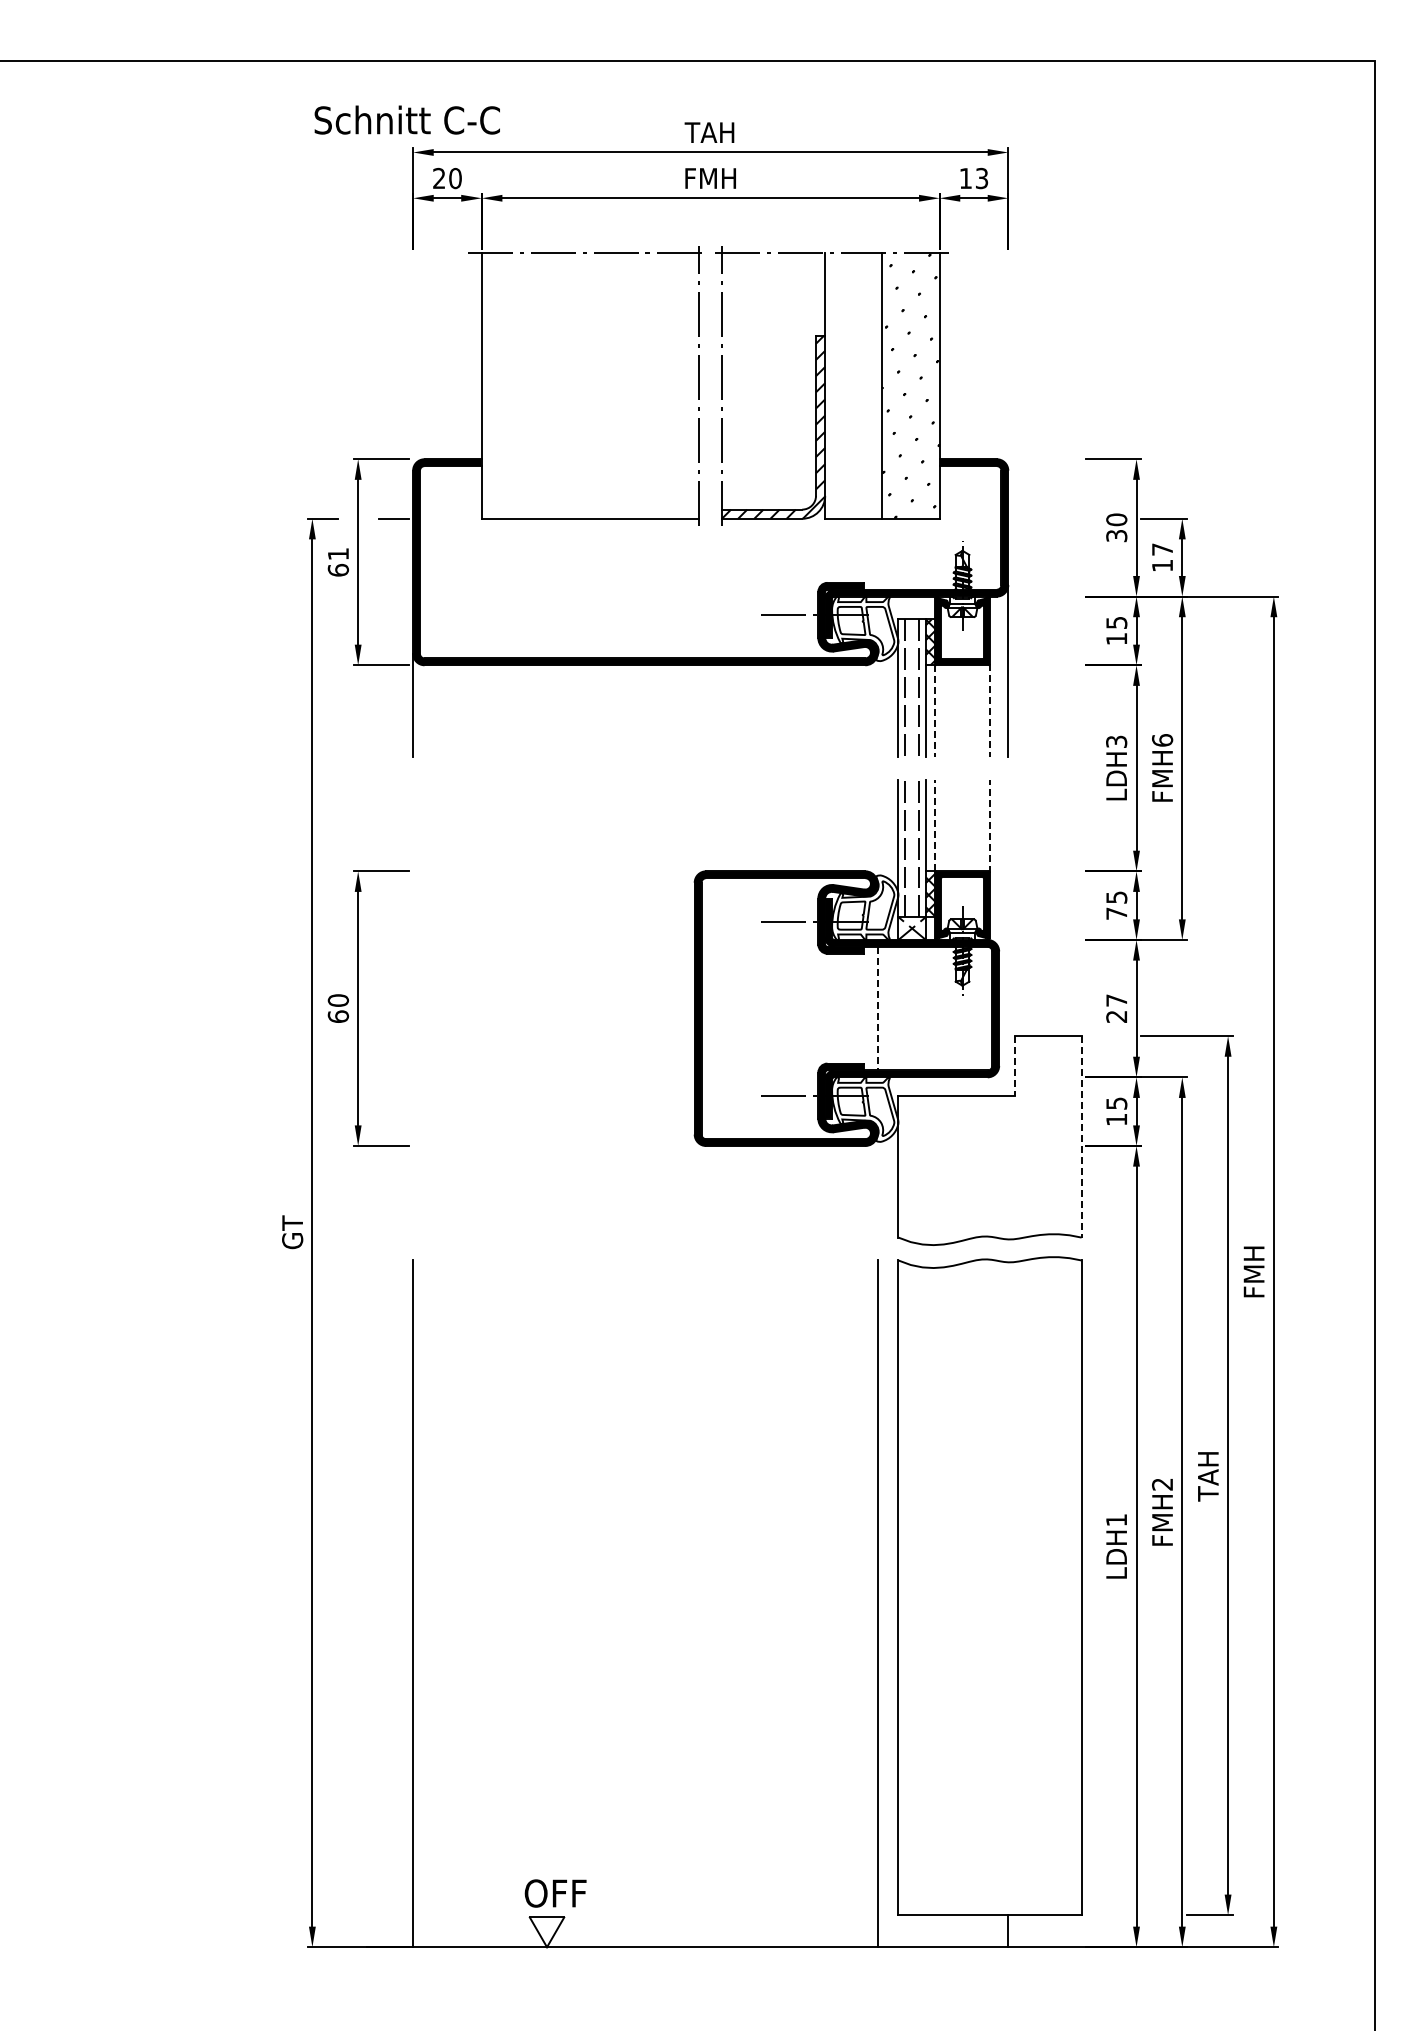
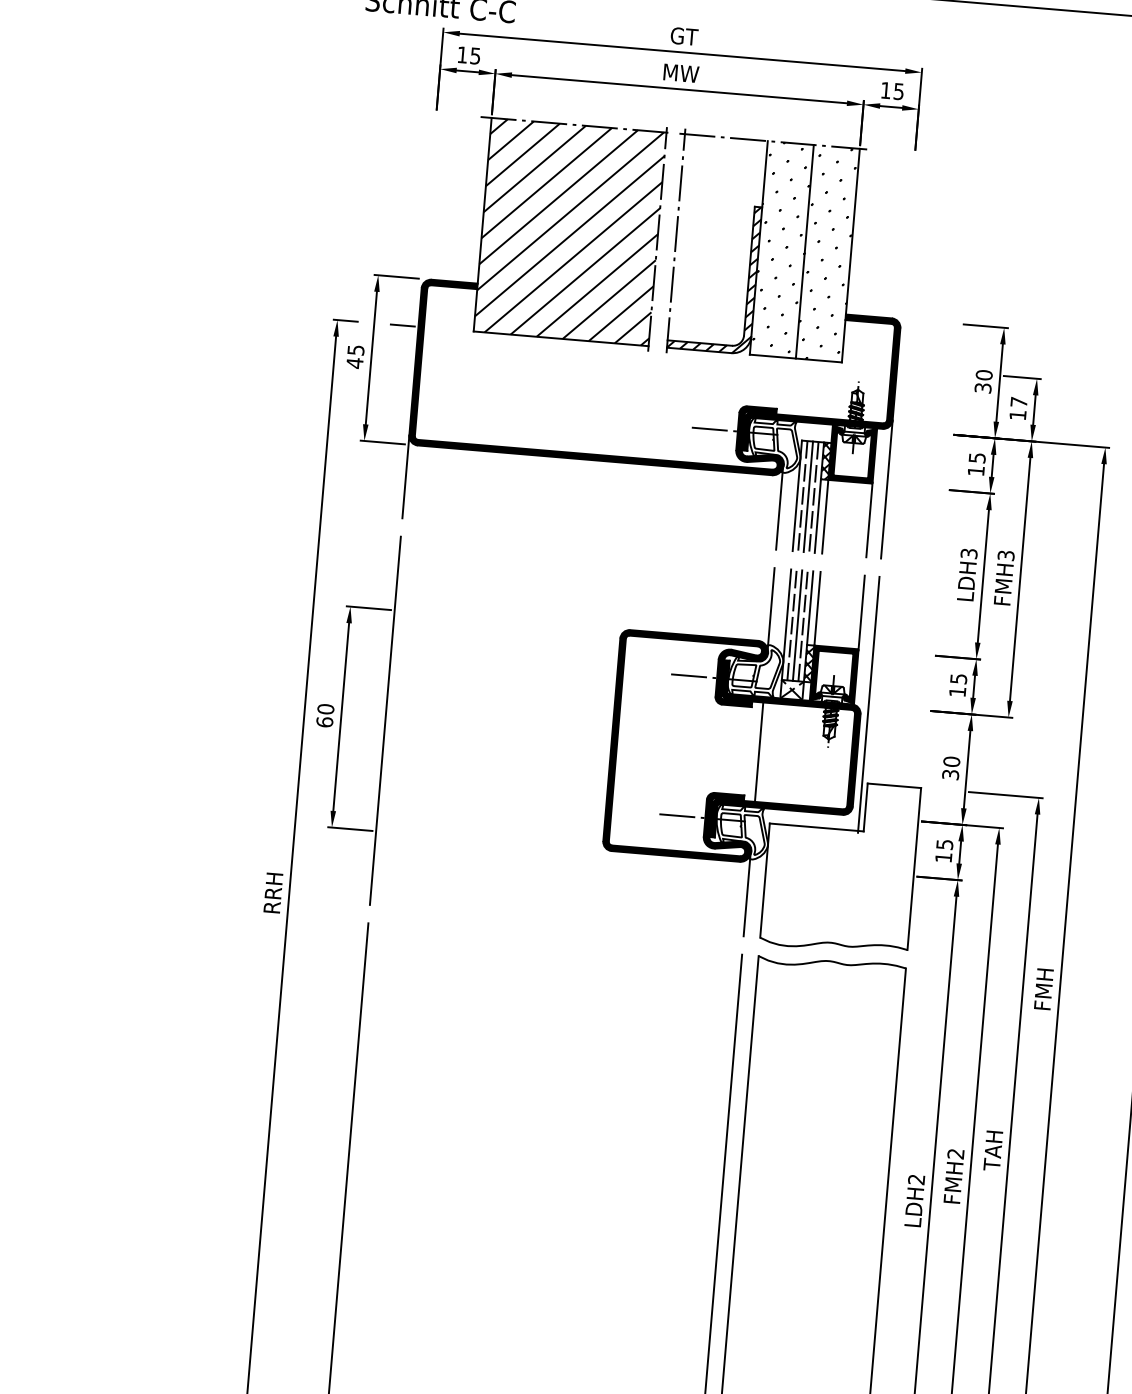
text: (709, 132) -> (682, 36), TAH -> GT
text: (982, 177) -> (899, 90), 13 -> 15
text: (447, 178) -> (469, 55), 20 -> 15
text: (710, 178) -> (680, 73), FMH -> MW
hatch: (853, 382) -> (781, 247), added
hatch: (590, 385) -> (570, 231), added
text: (338, 562) -> (355, 356), 61 -> 45
line: (912, 687) -> (808, 496), added
line: (877, 704) -> (779, 507), added
line: (990, 710) -> (869, 520), dashed -> solid
line: (935, 711) -> (825, 517), dashed -> solid
text: (1162, 740) -> (1006, 555), FMH6 -> FMH3
line: (935, 825) -> (817, 608), dashed -> solid
line: (990, 825) -> (862, 612), dashed -> solid
line: (877, 831) -> (770, 609), added
line: (912, 848) -> (797, 625), added
text: (1116, 913) -> (957, 691), 75 -> 15
line: (1008, 938) -> (868, 704), added
line: (413, 1008) -> (385, 720), added
line: (877, 1008) -> (758, 752), dashed -> solid
text: (1116, 1008) -> (951, 768), 27 -> 30
line: (1015, 1065) -> (865, 807), dashed -> solid
line: (1081, 1136) -> (914, 868), dashed -> solid
line: (877, 1185) -> (746, 894), added
text: (292, 1232) -> (273, 892), GT -> RRH
text: (1116, 1520) -> (916, 1179), LDH1 -> LDH2

